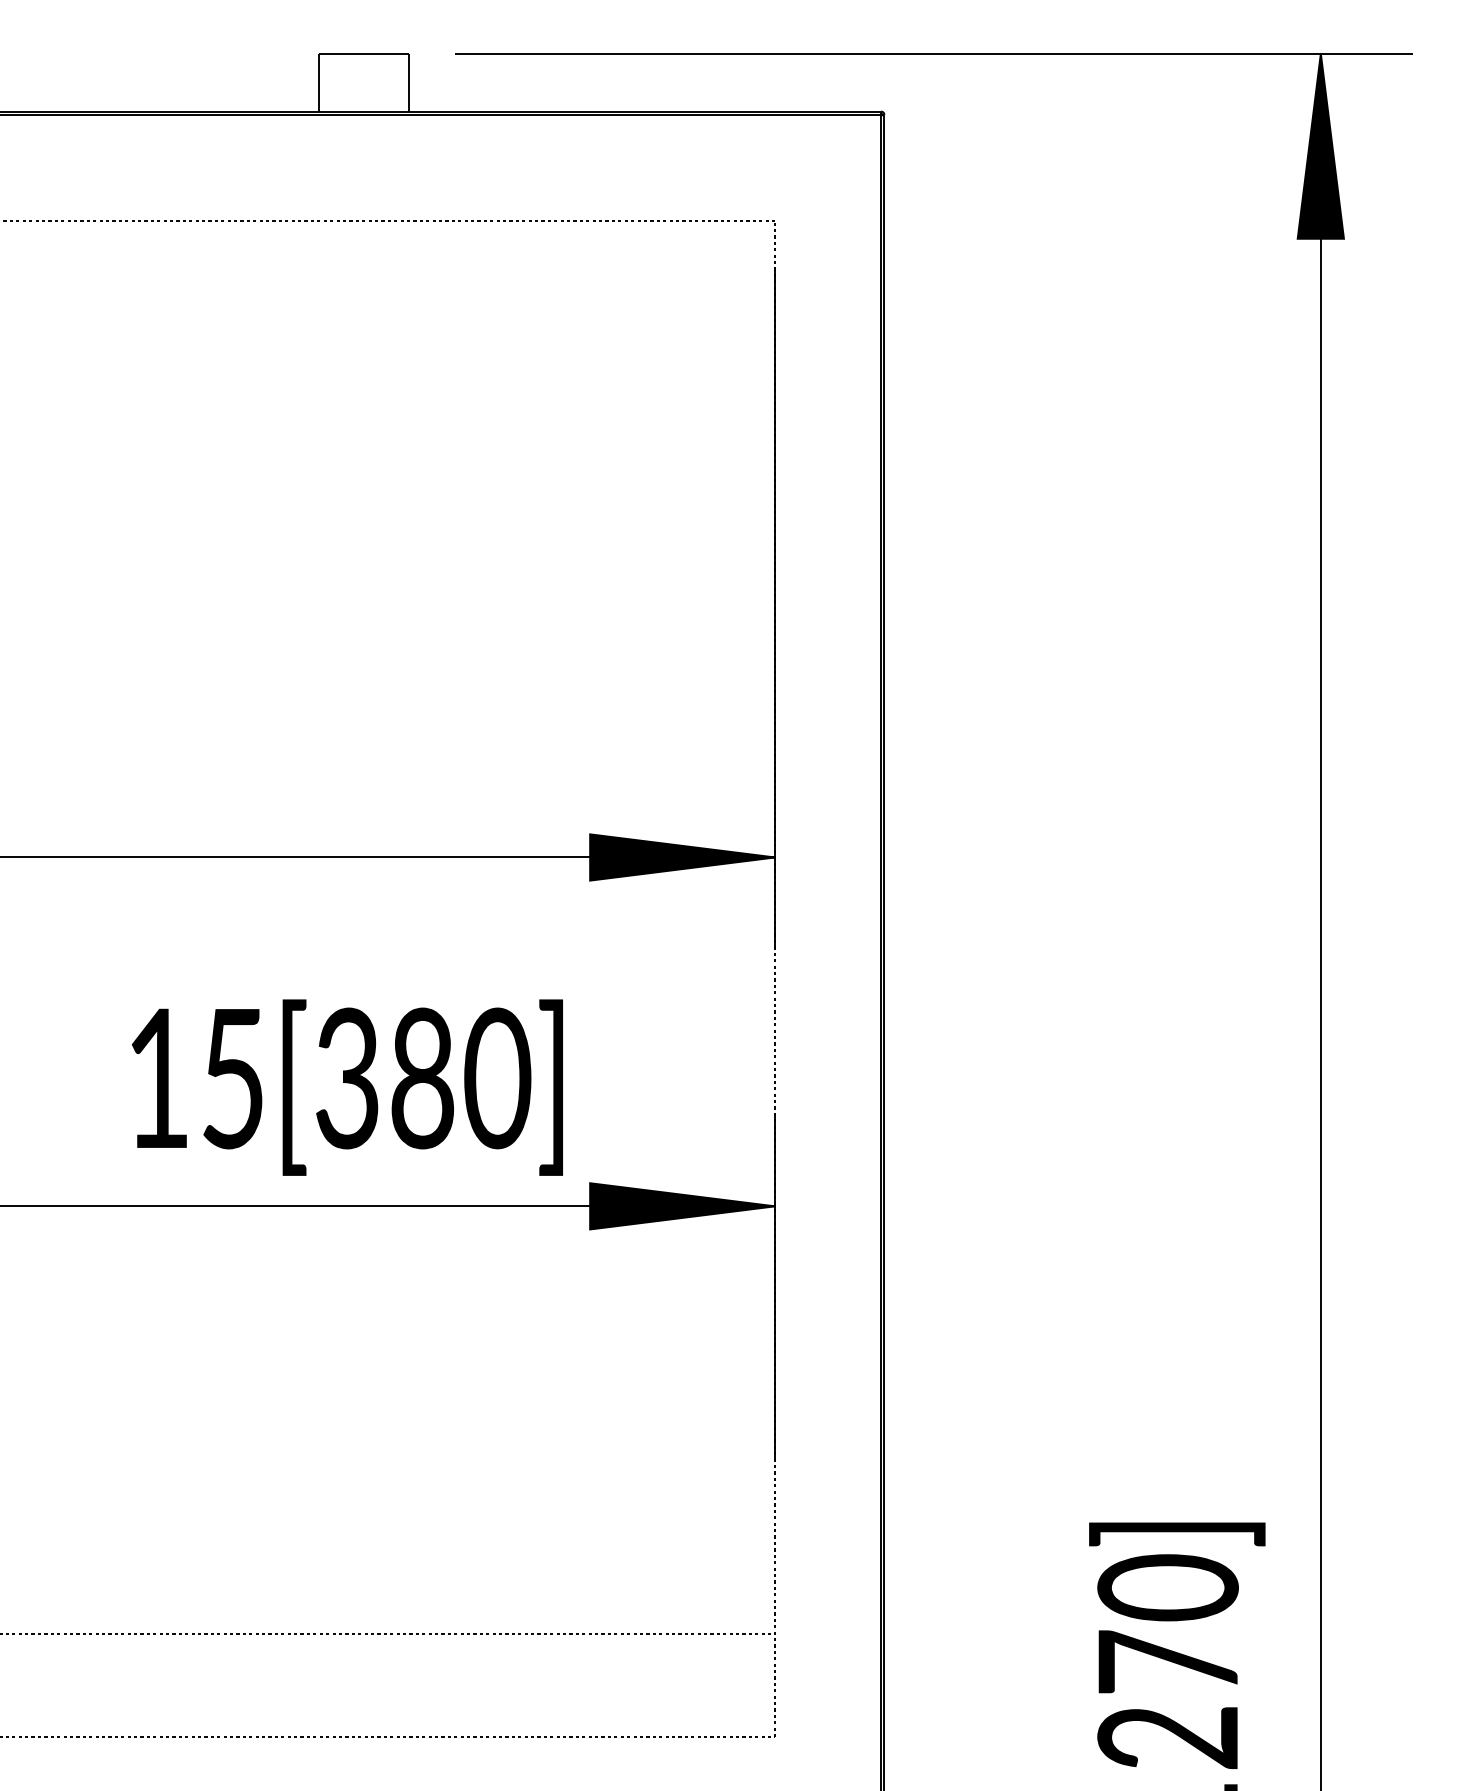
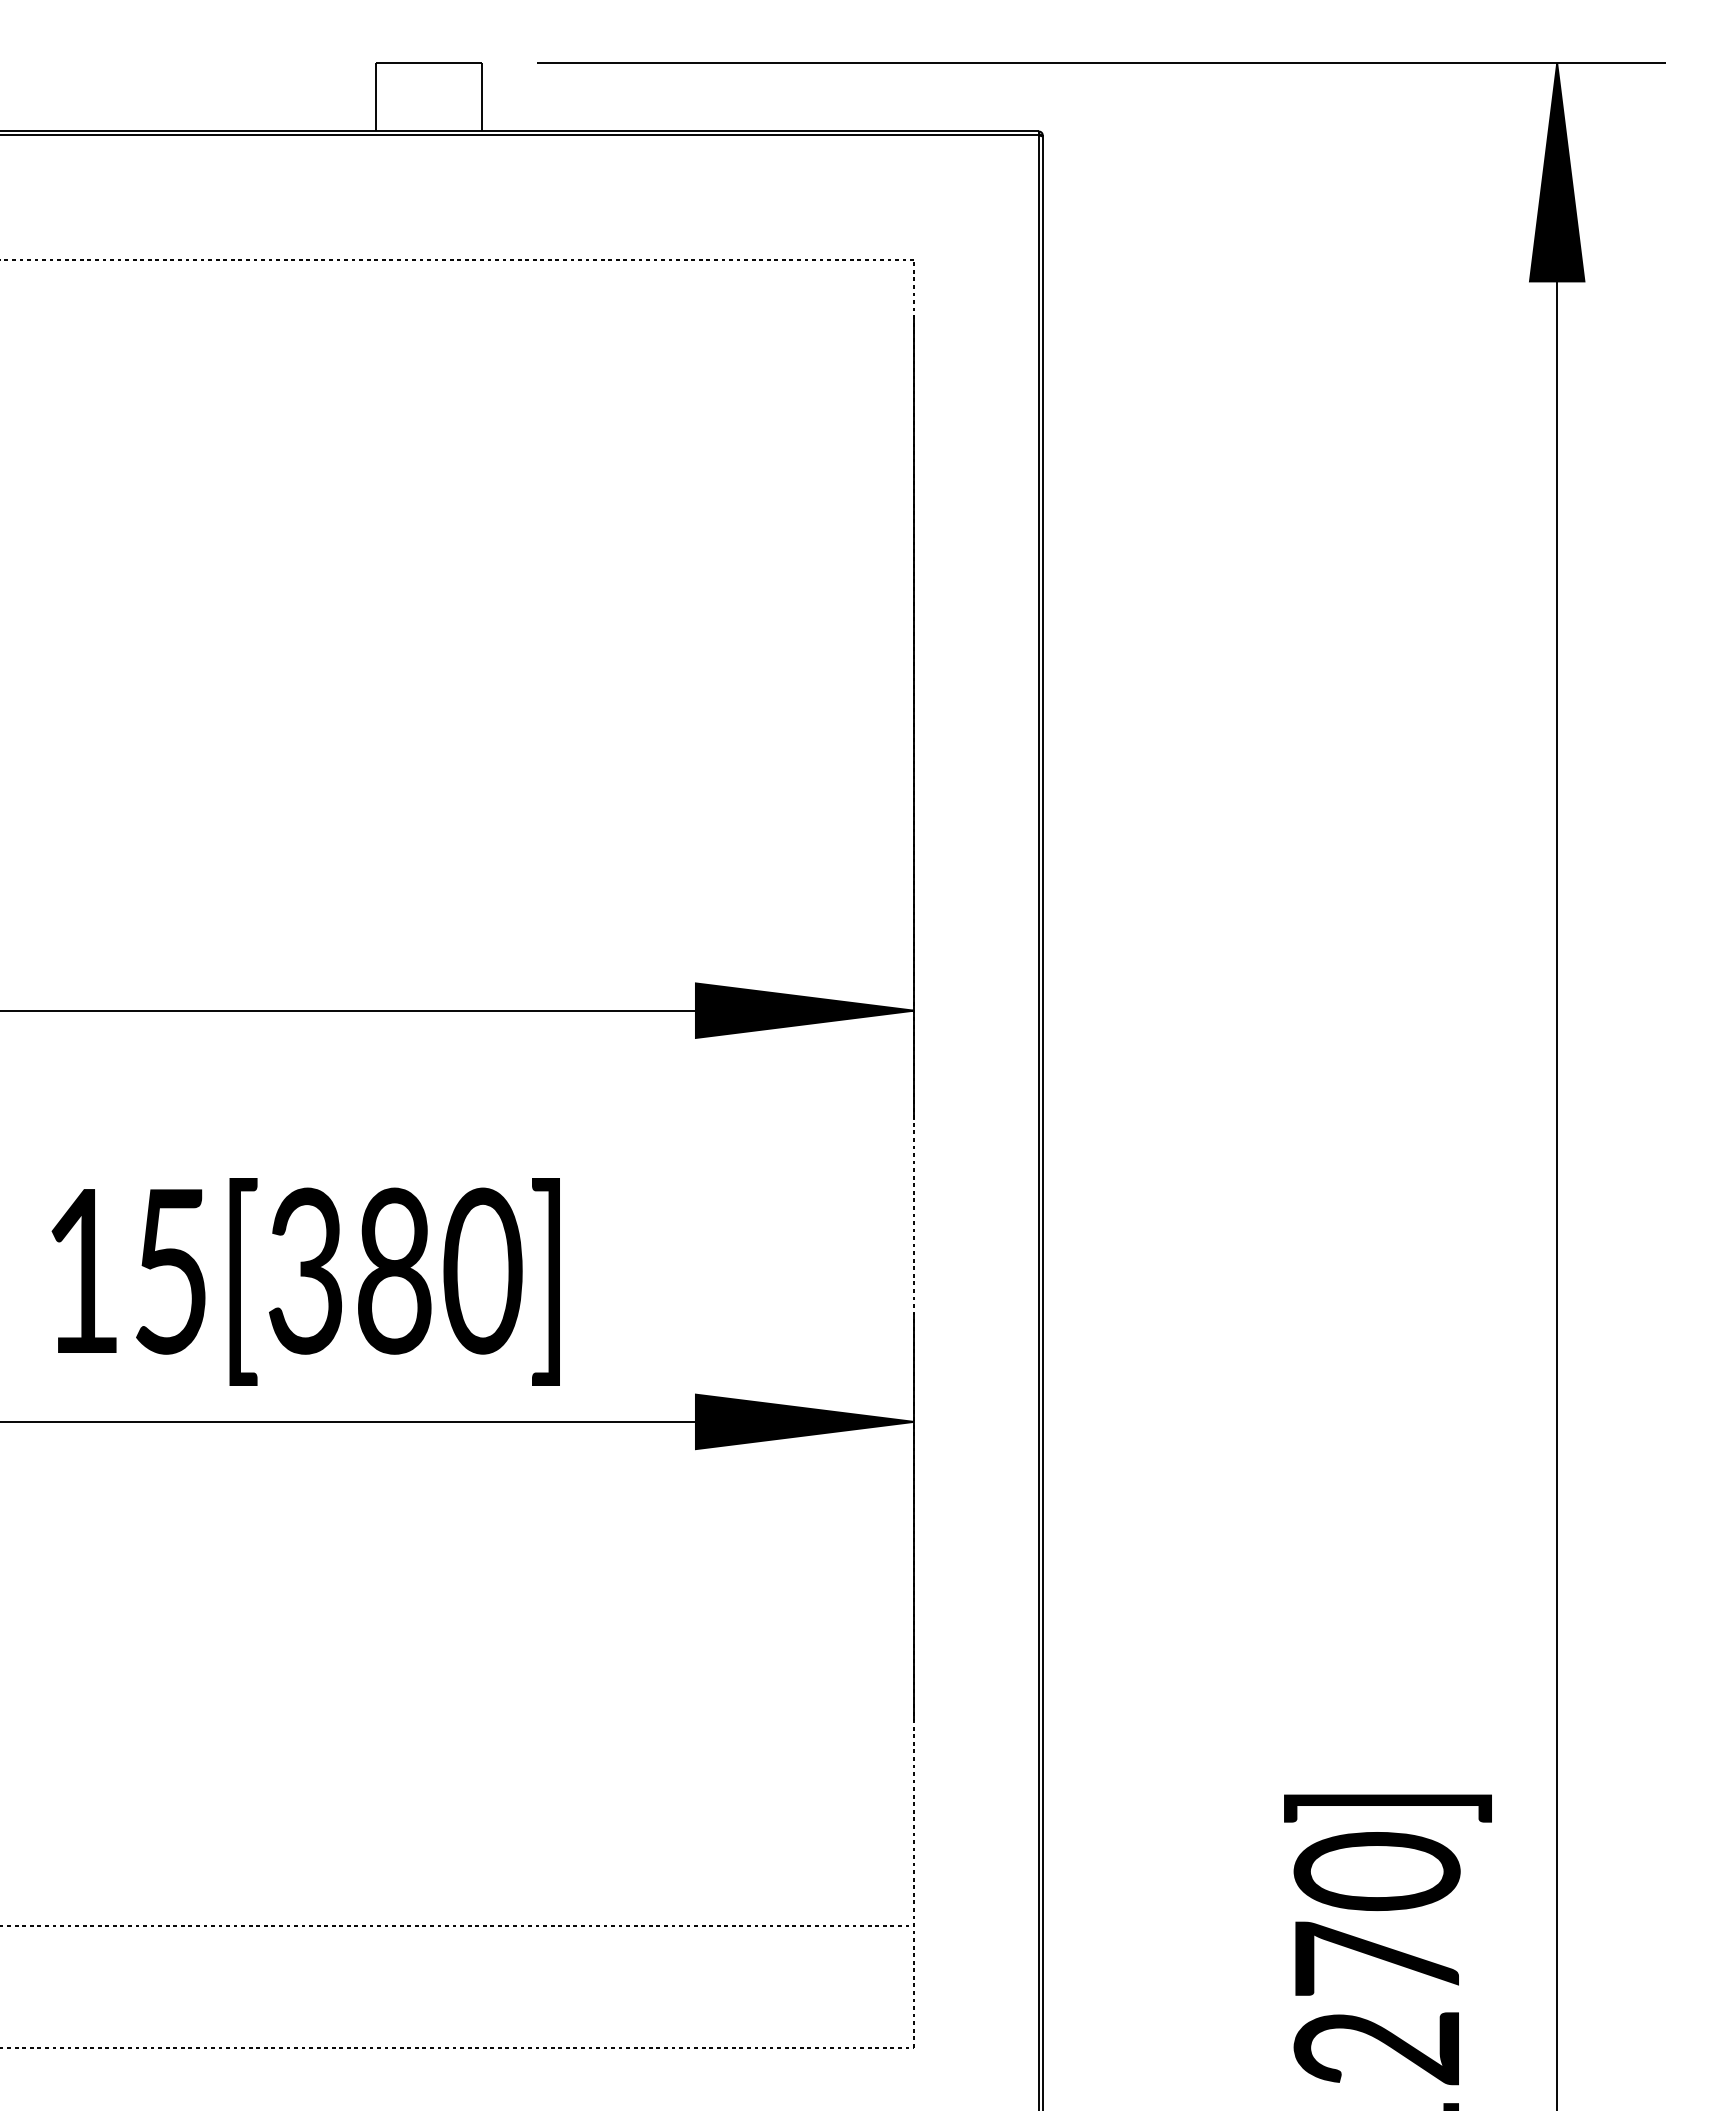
text: (347, 1087) -> (305, 1281), moved

